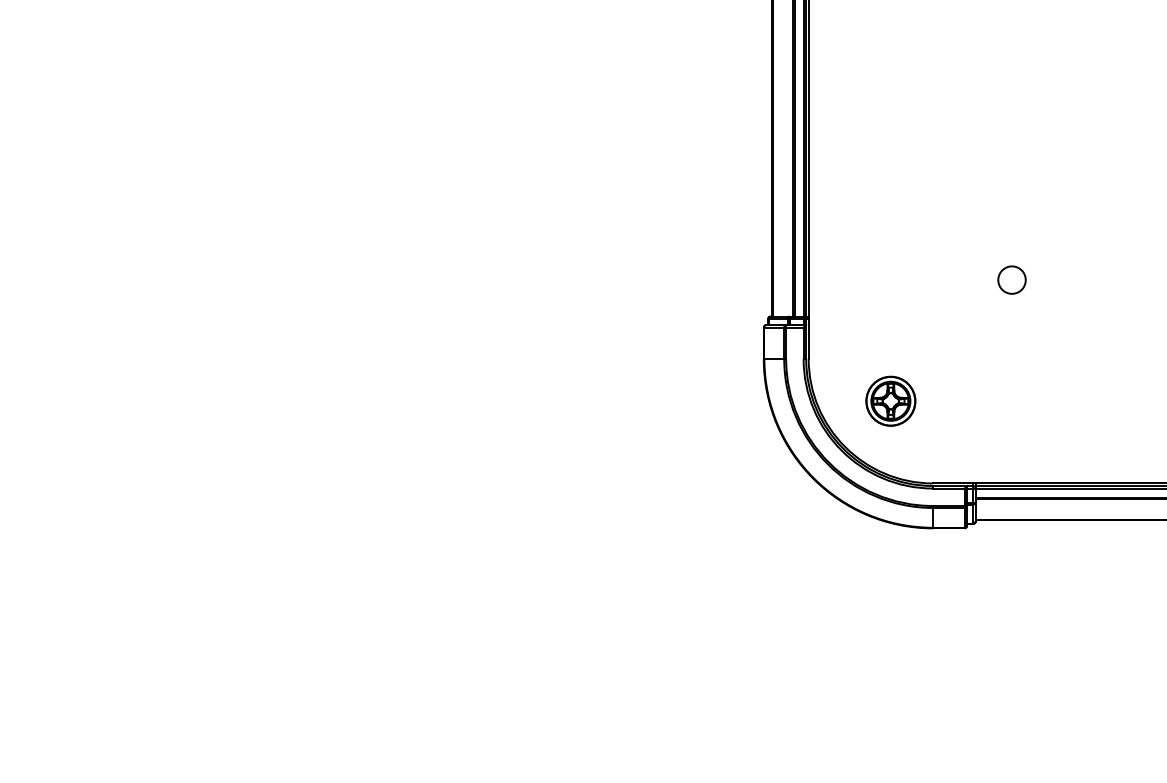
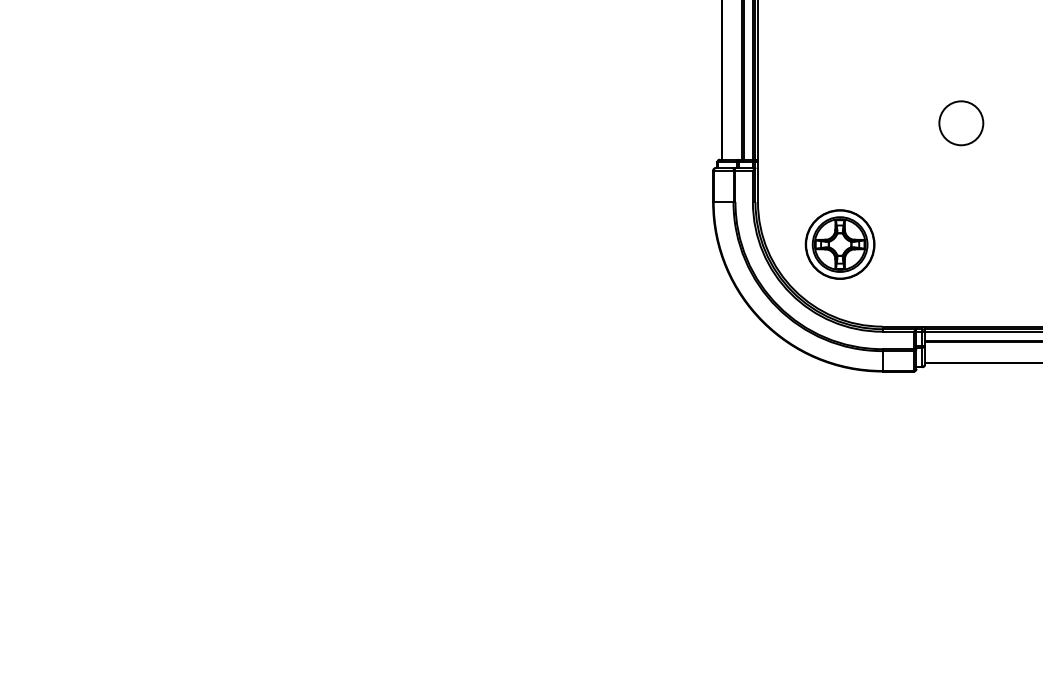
circle: (1011, 279) -> (960, 122), size x1.6
part: (890, 400) -> (839, 243), size x1.4

